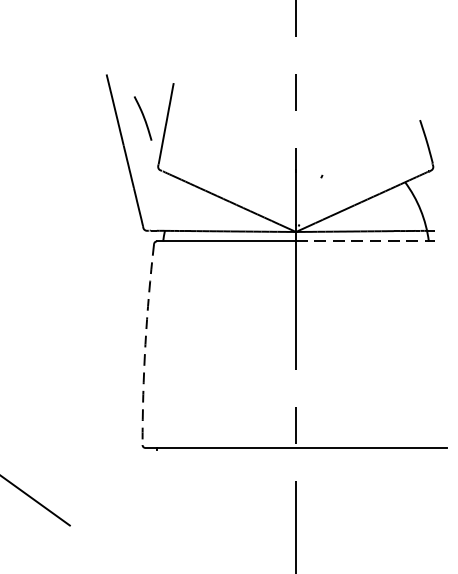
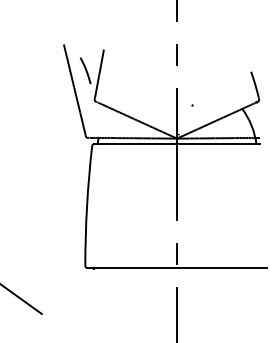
line: (365, 241) -> (218, 144), dashed -> solid
arc: (146, 343) -> (87, 205), dashed -> solid

